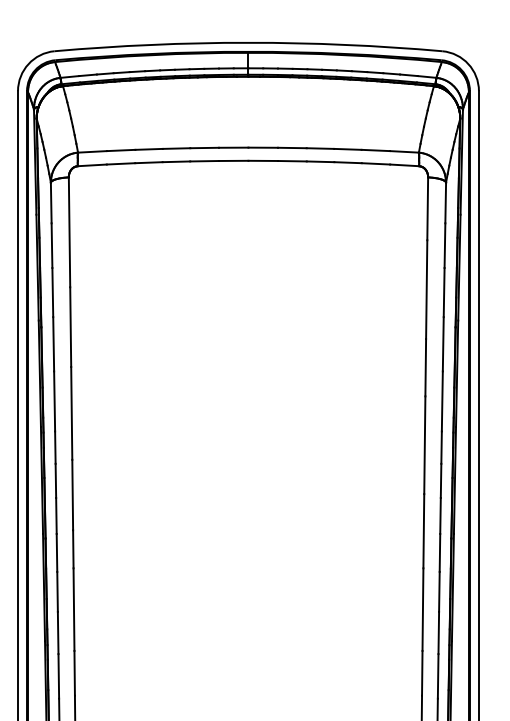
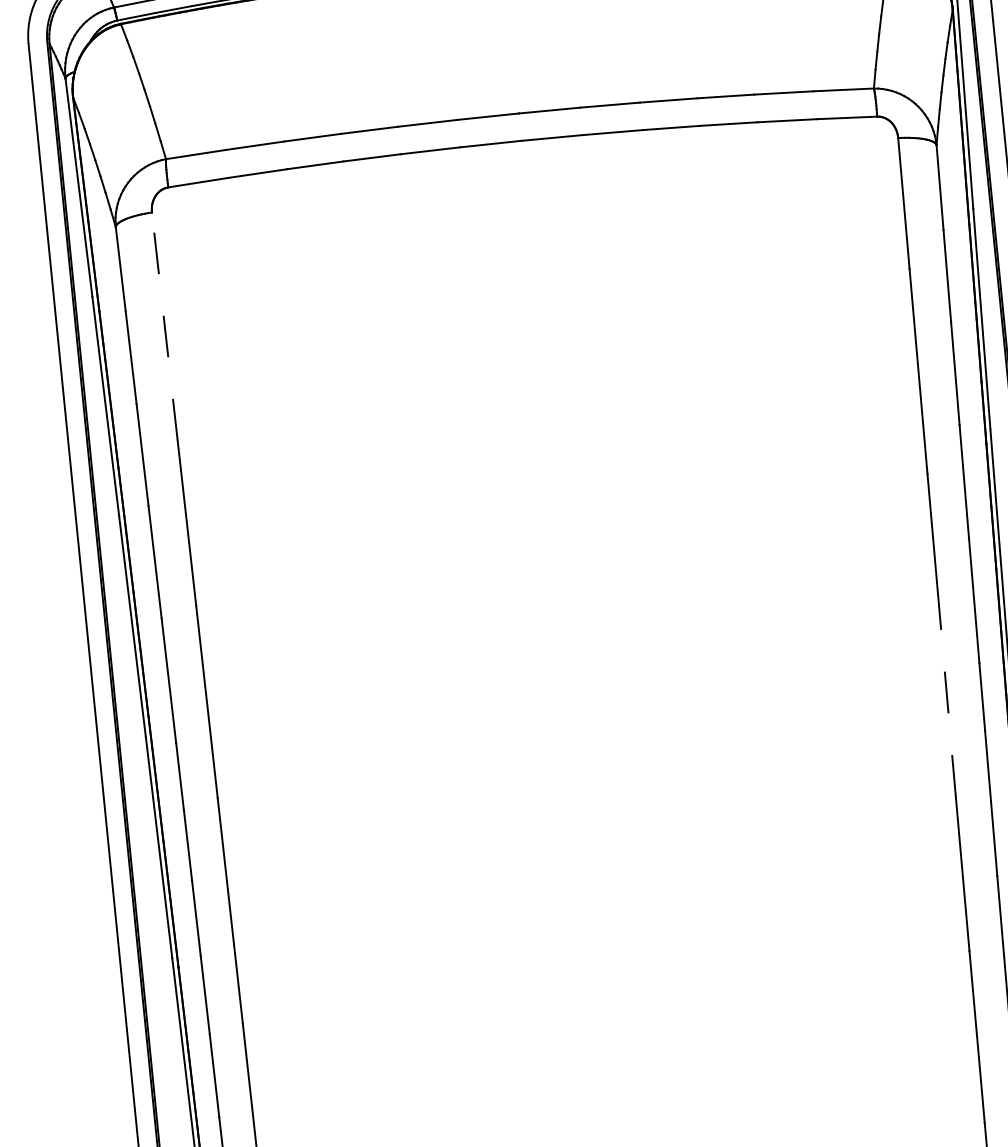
line: (69, 232) -> (164, 326), solid -> dashed
line: (424, 445) -> (946, 695), solid -> dashed

